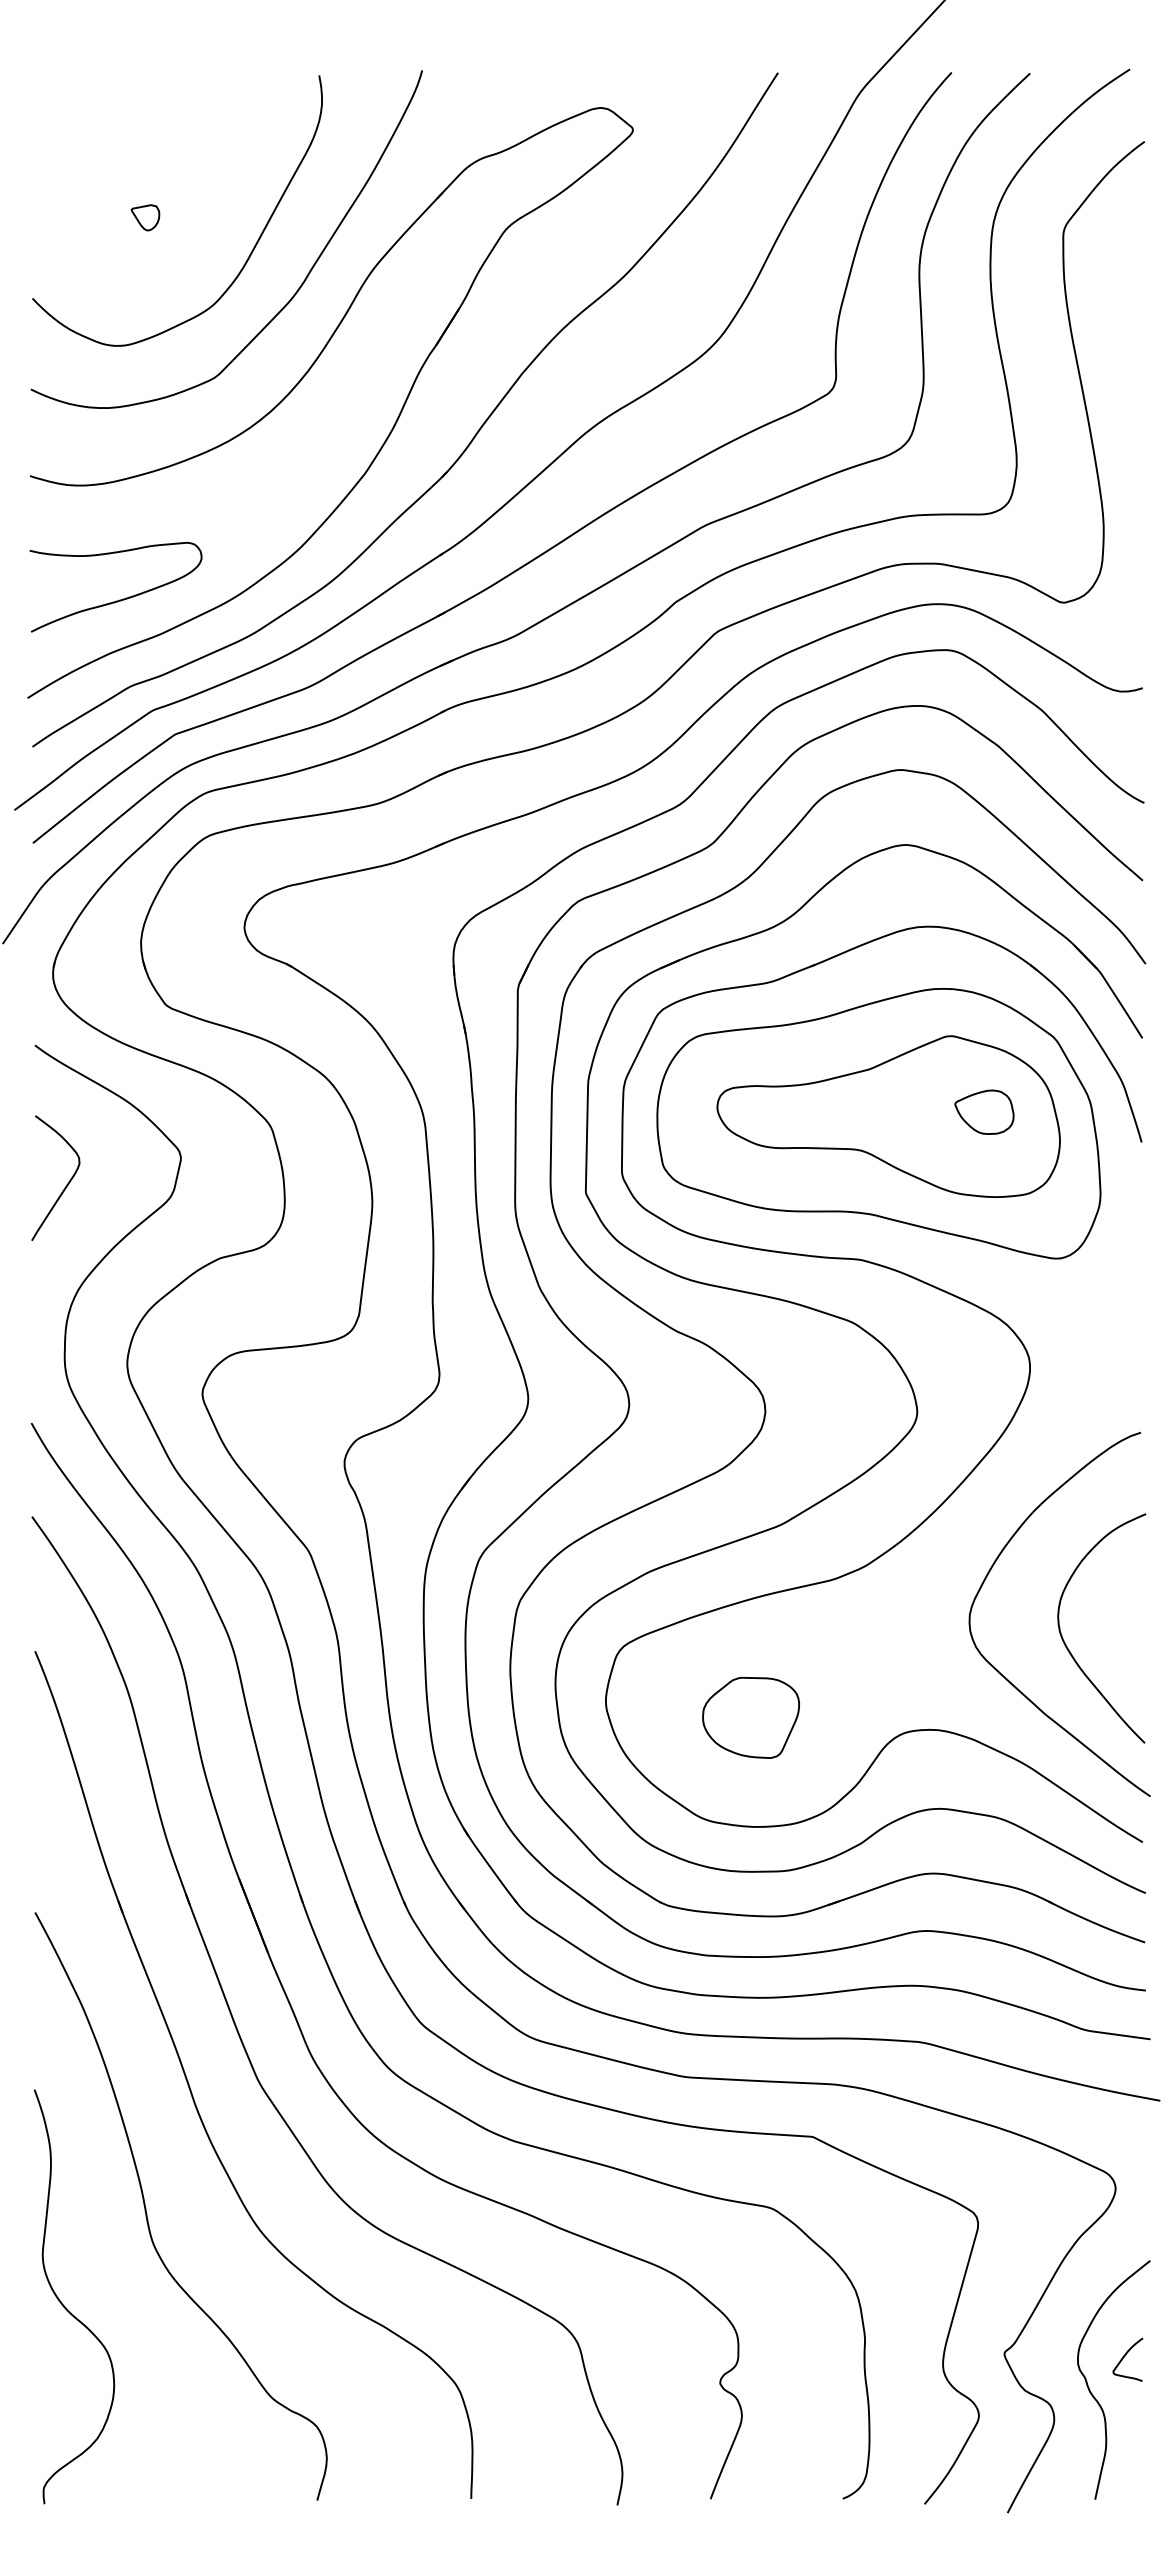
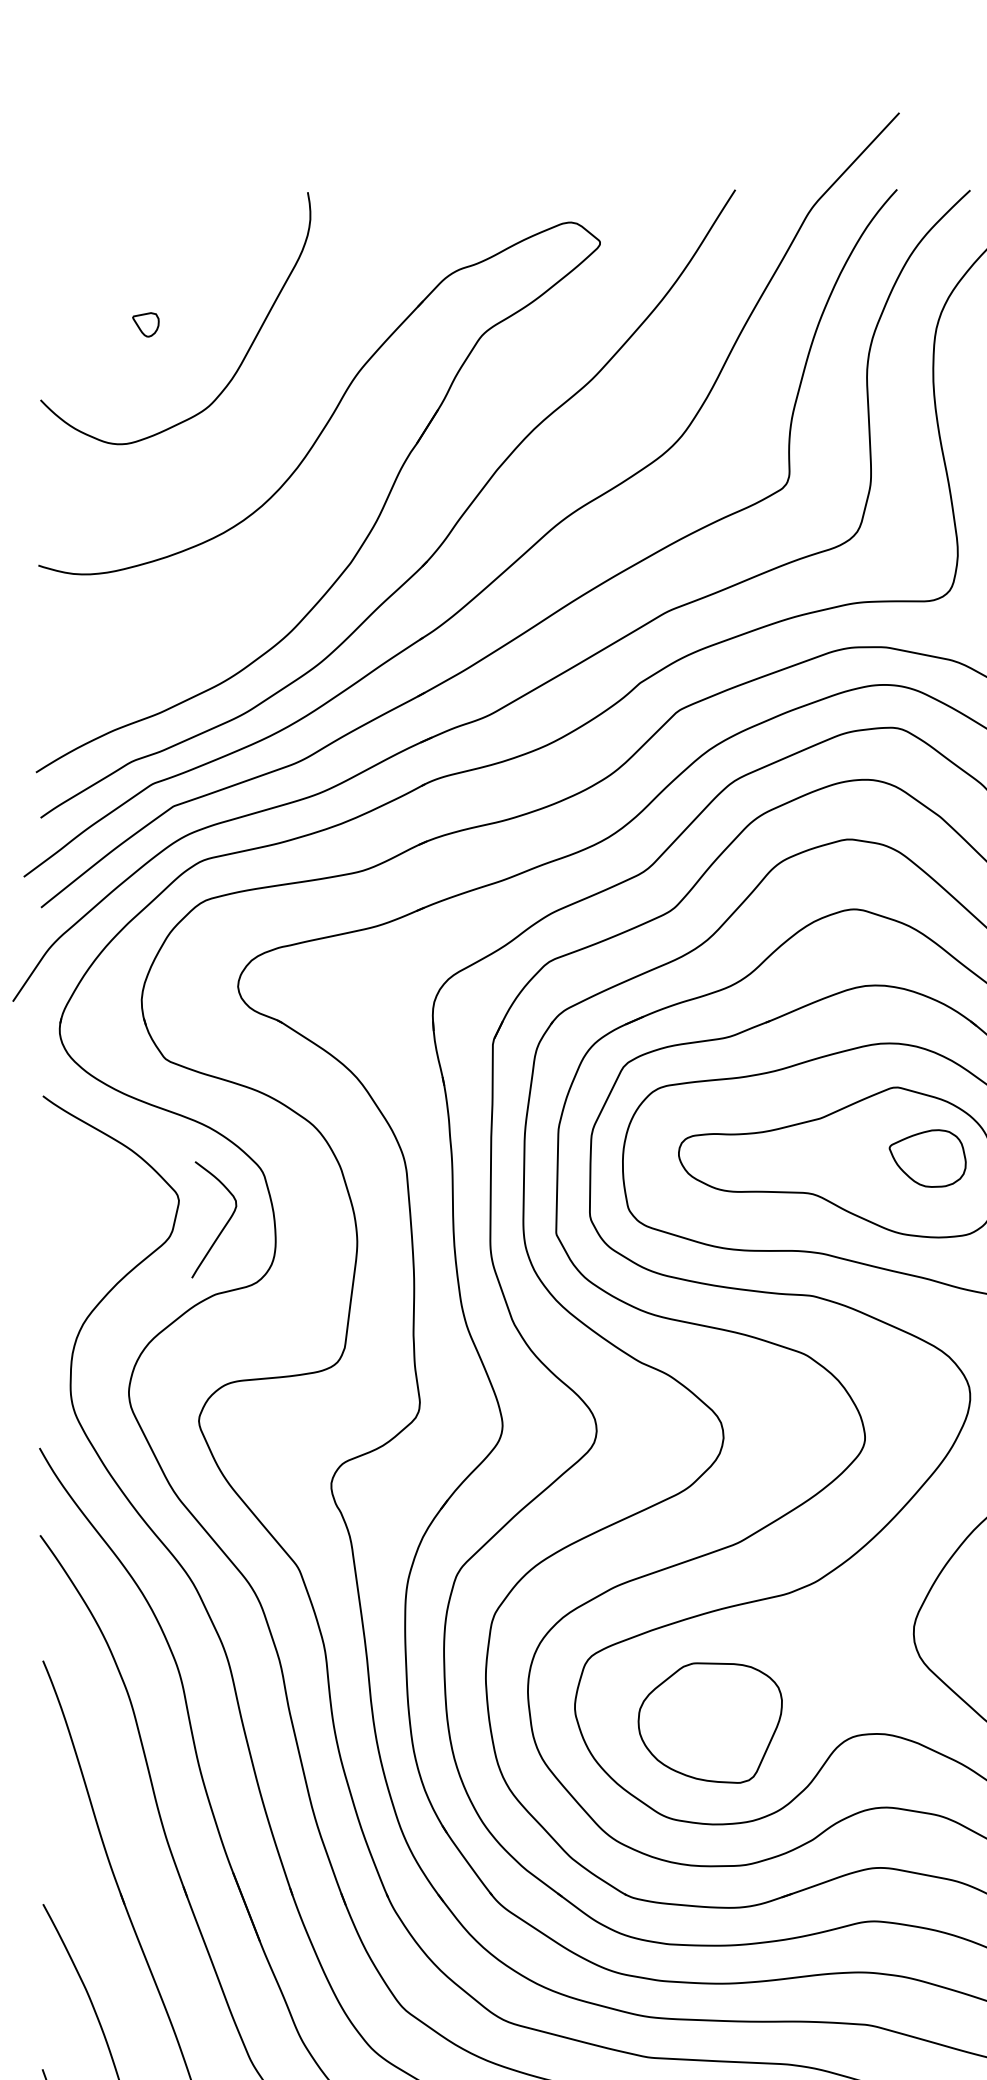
curve: (296, 290) -> (286, 392), removed
curve: (119, 599) -> (121, 680), removed
part: (984, 1111) -> (927, 1157), size x1.4
curve: (66, 1184) -> (224, 1225), moved
part: (750, 1717) -> (709, 1722), size x1.6

